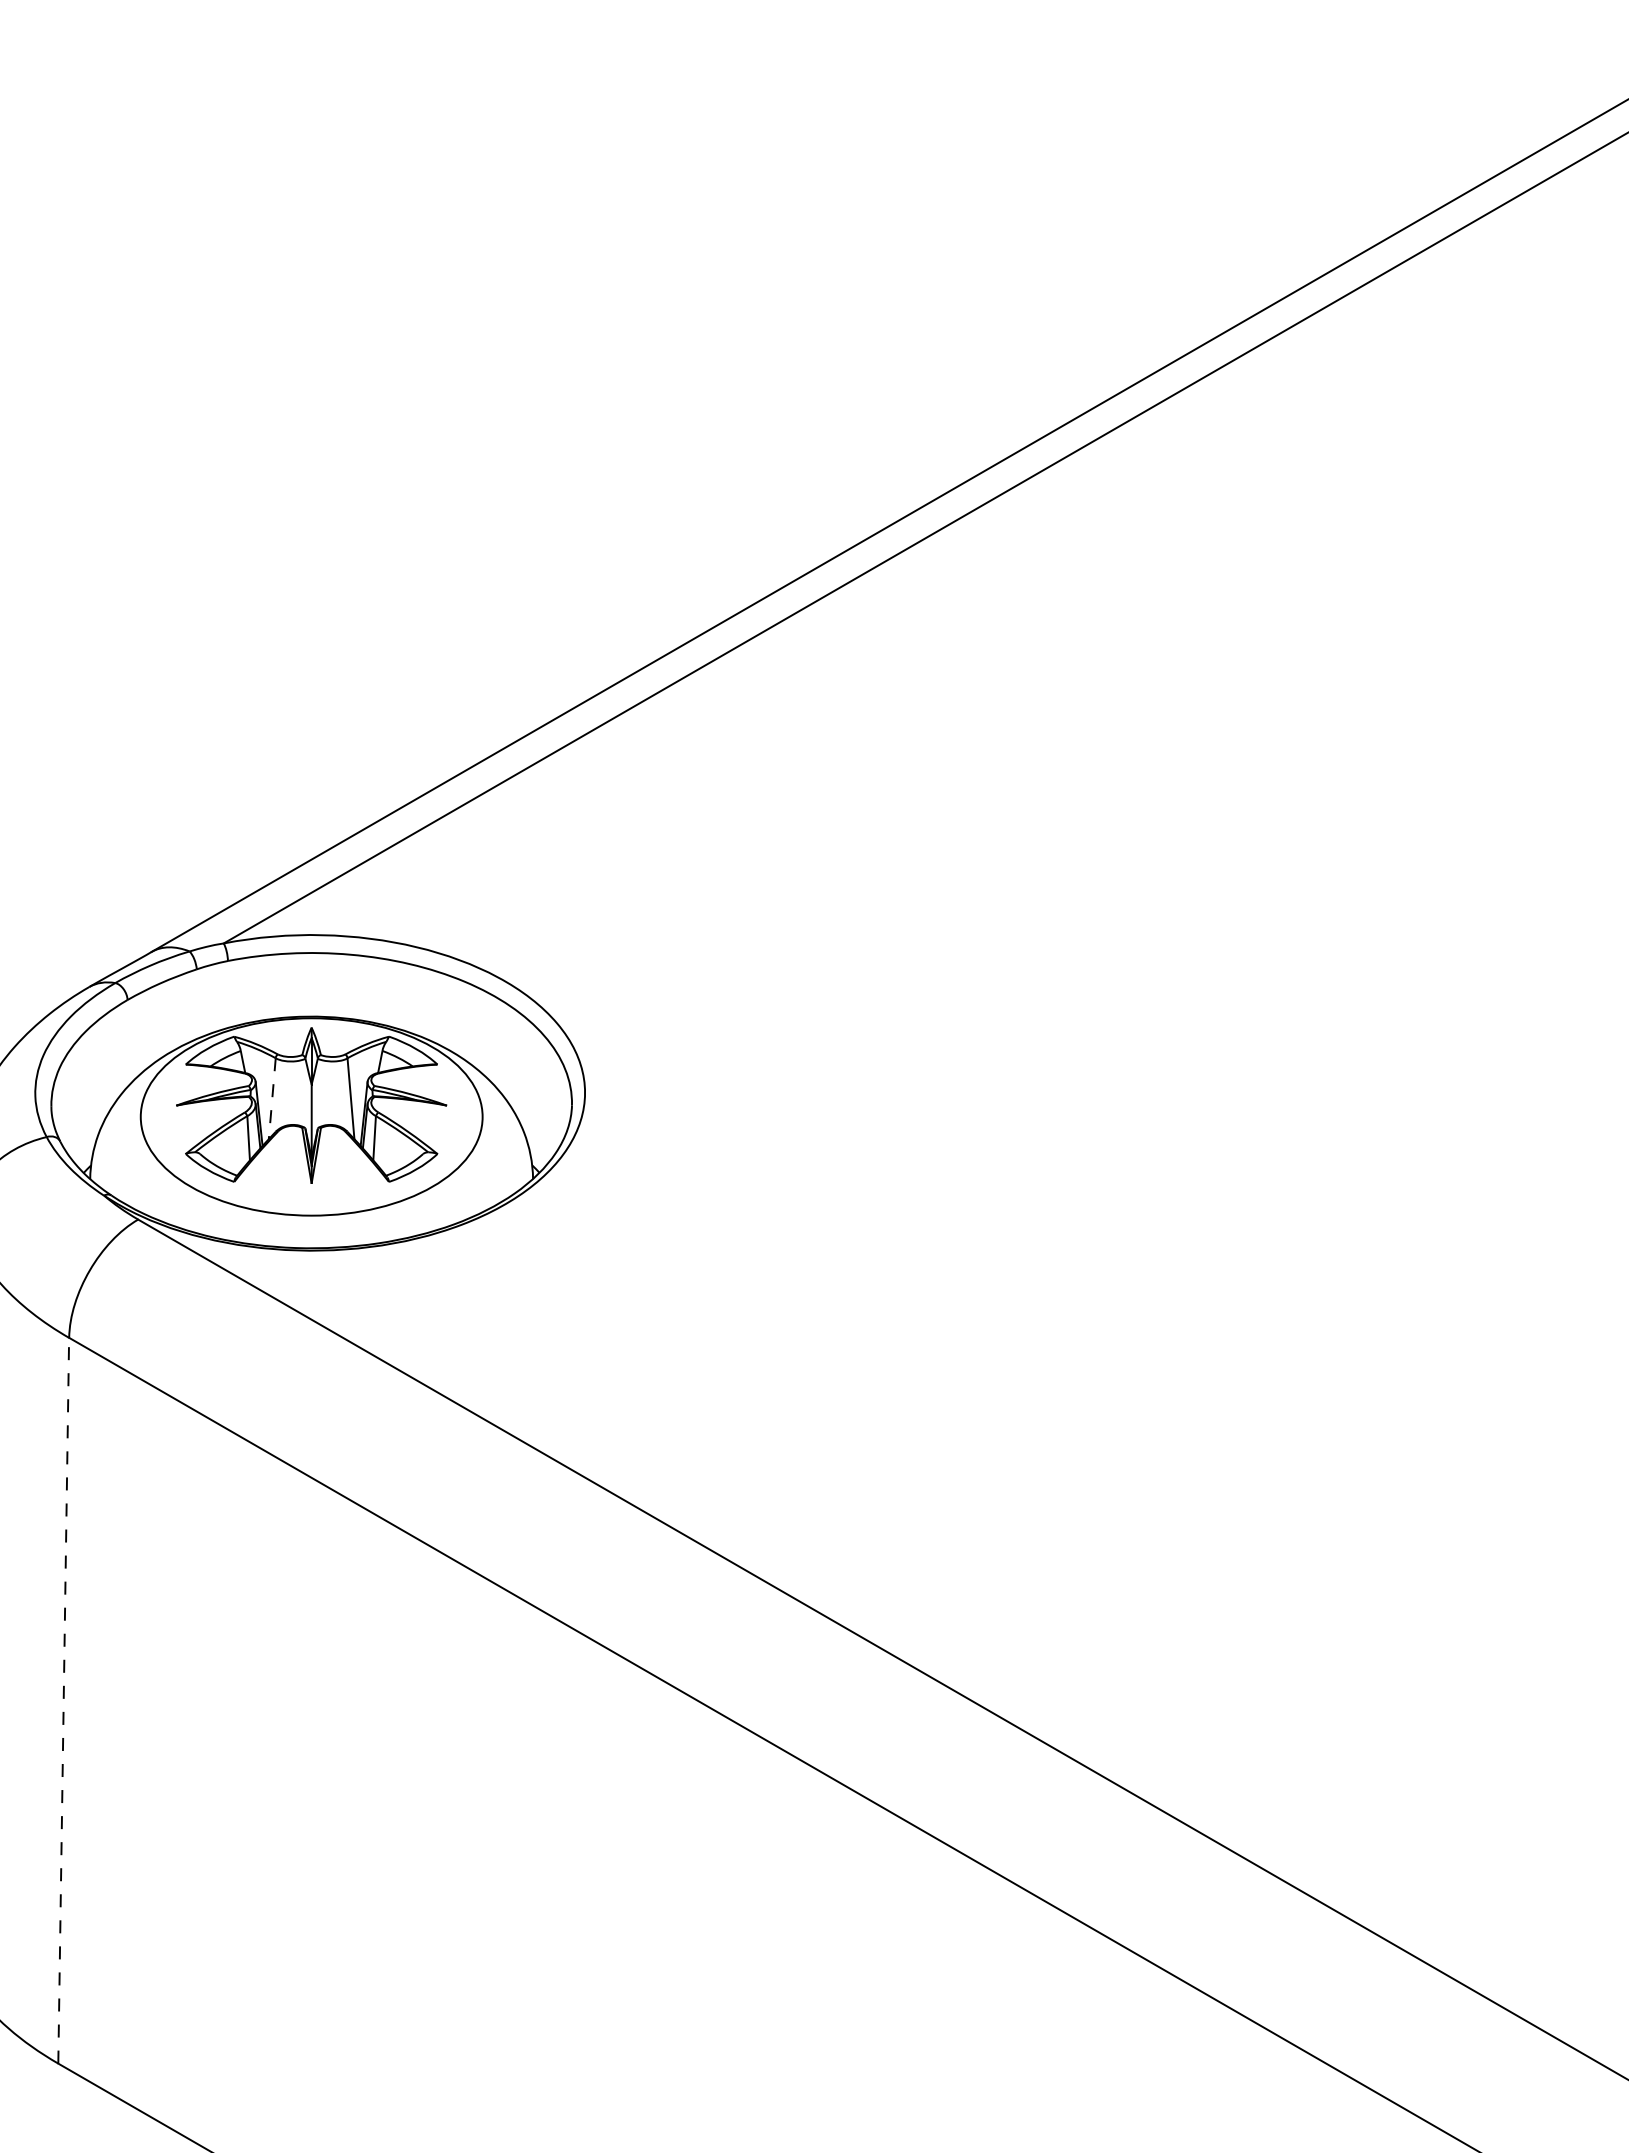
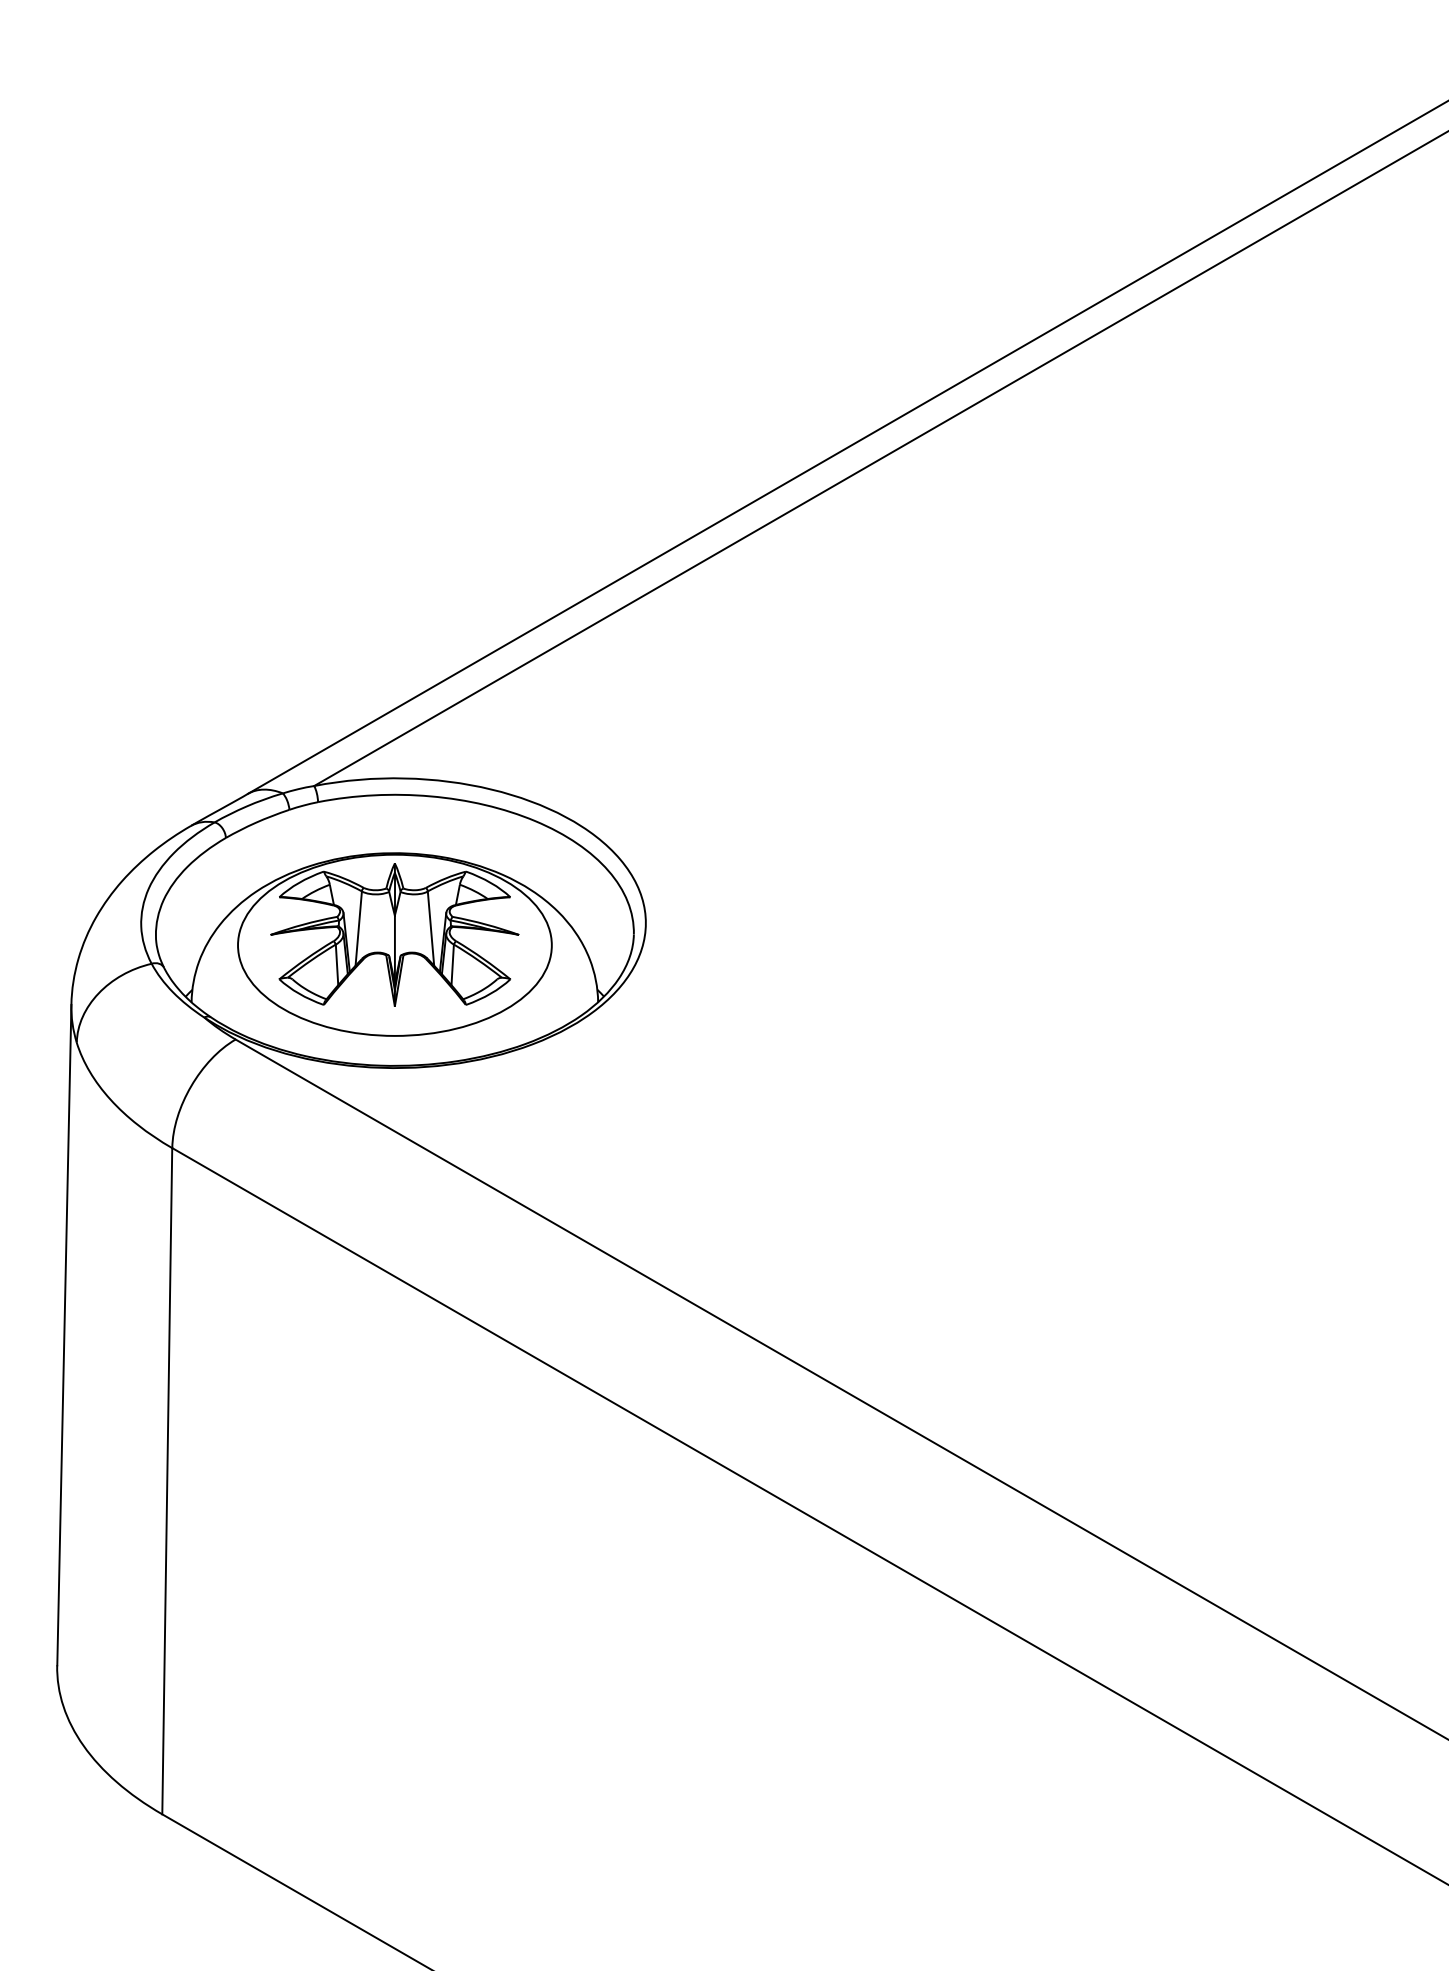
line: (272, 1098) -> (358, 928), dashed -> solid
line: (63, 1700) -> (167, 1481), dashed -> solid

